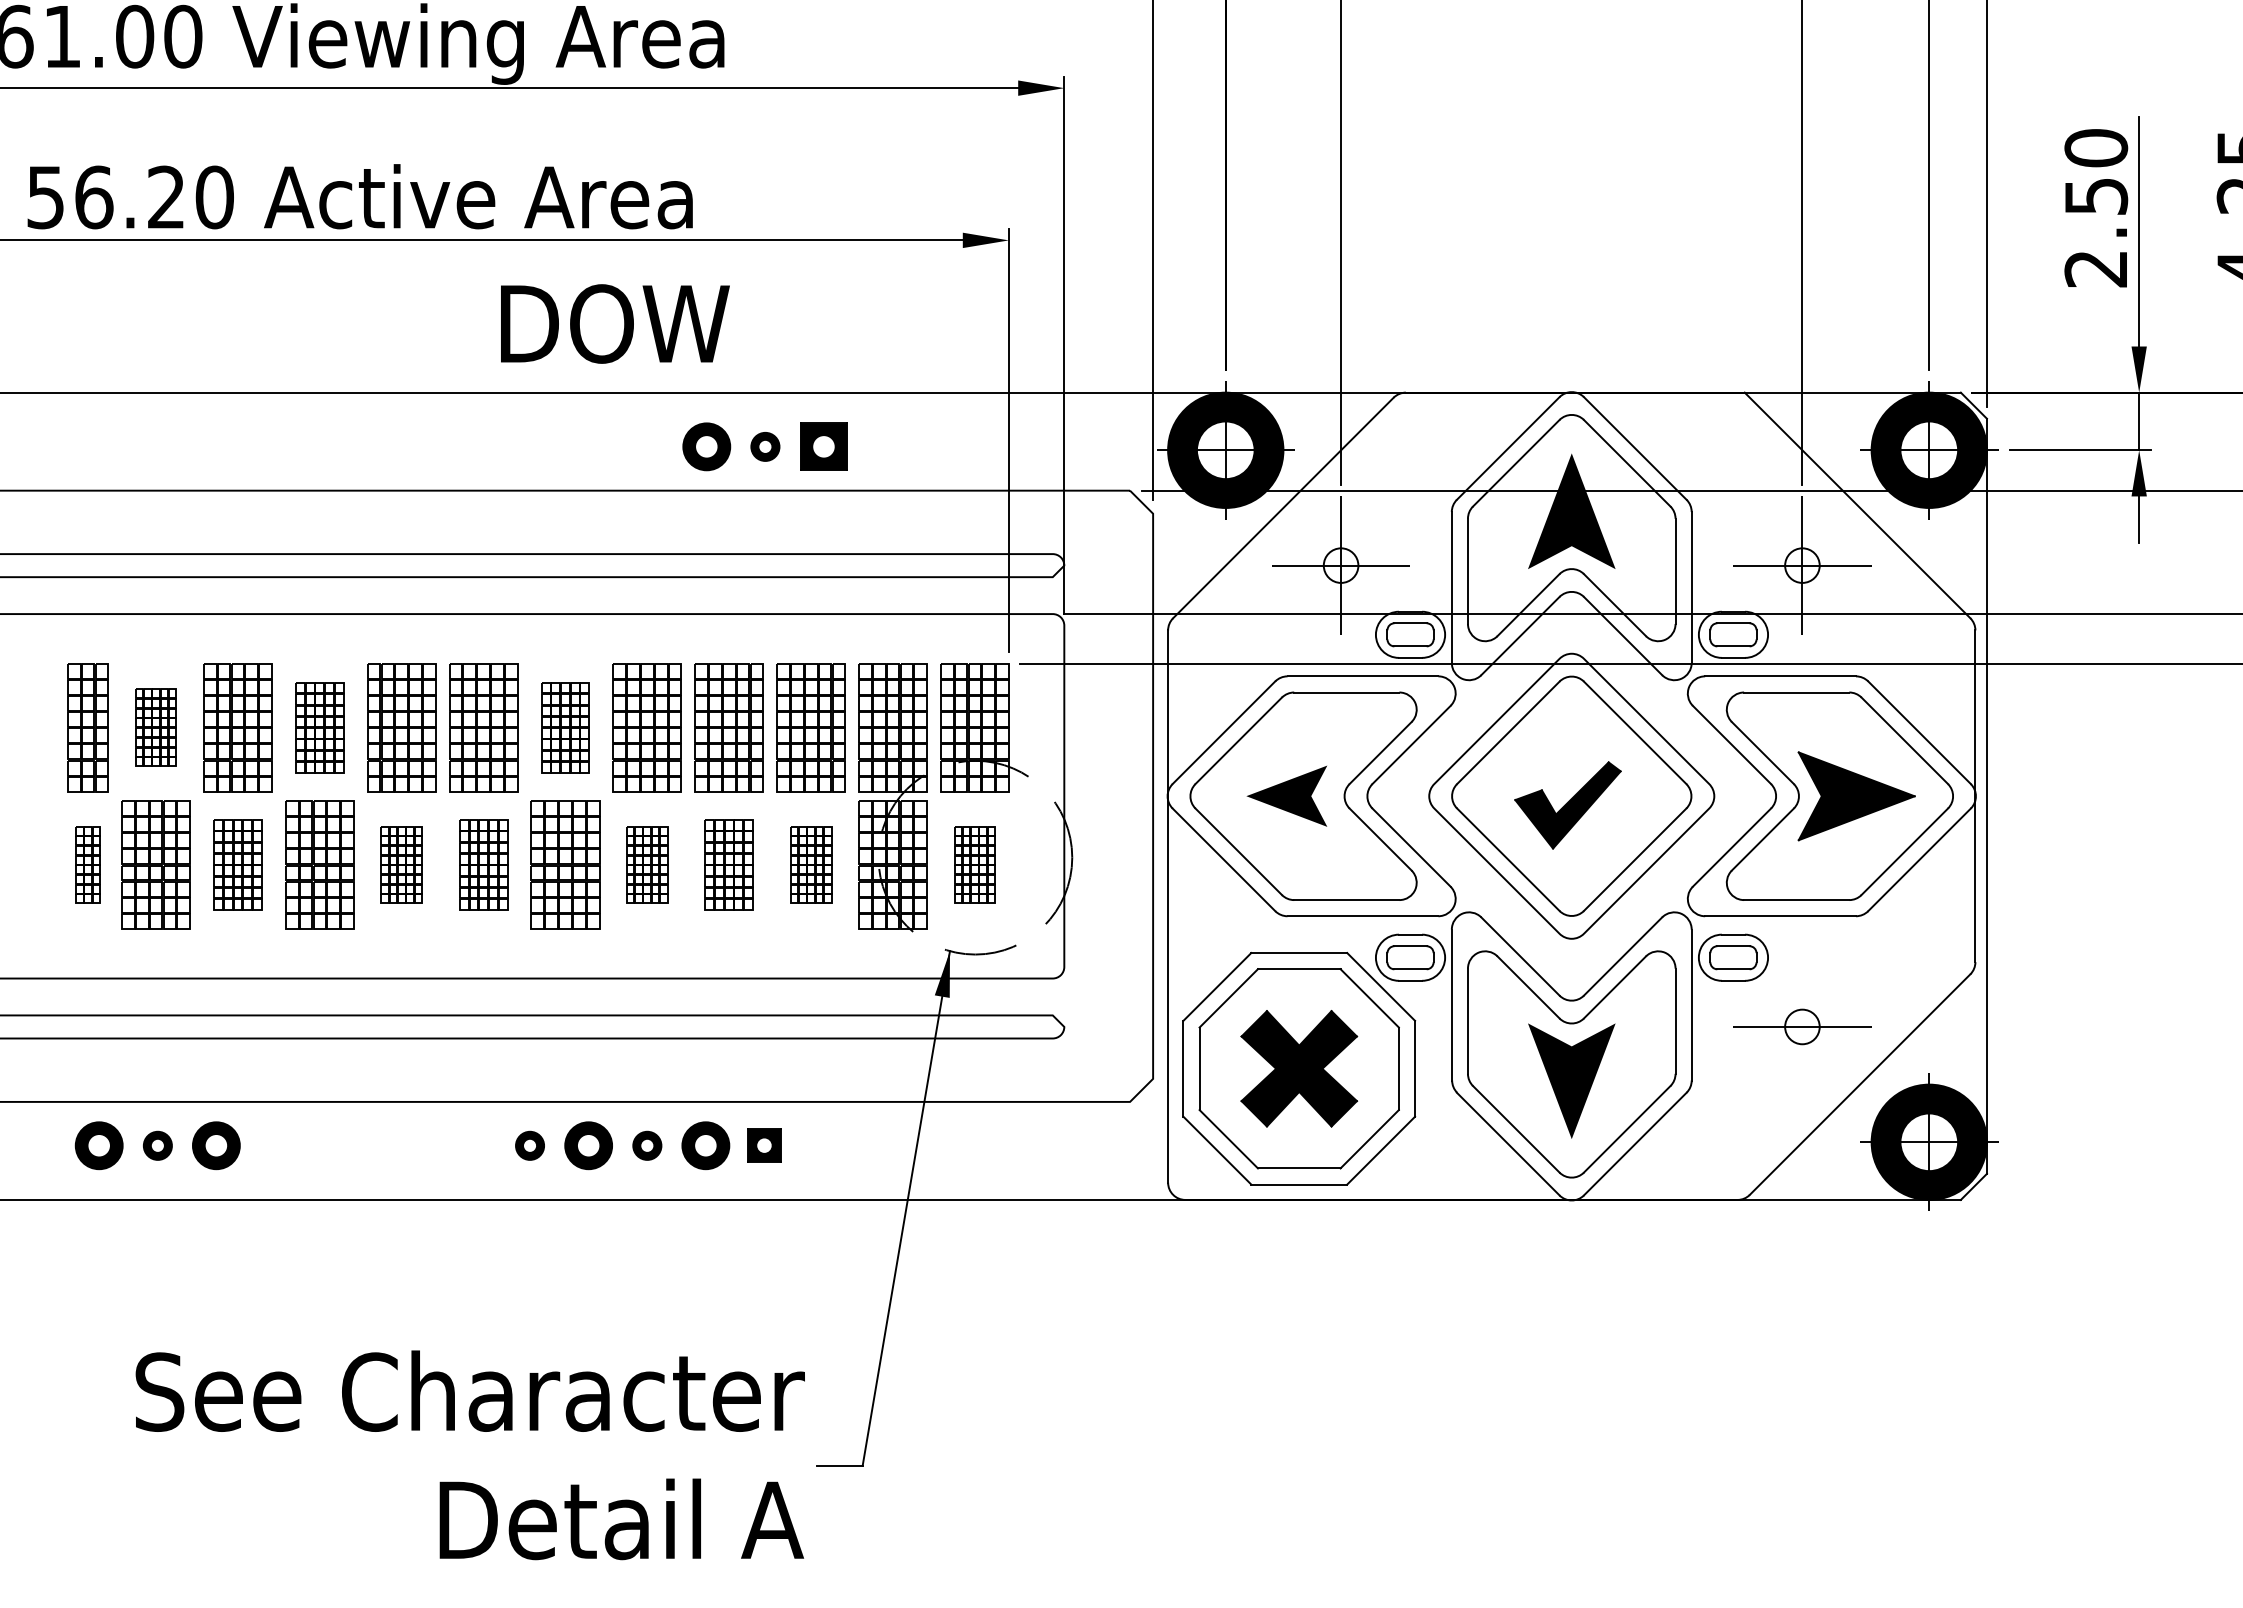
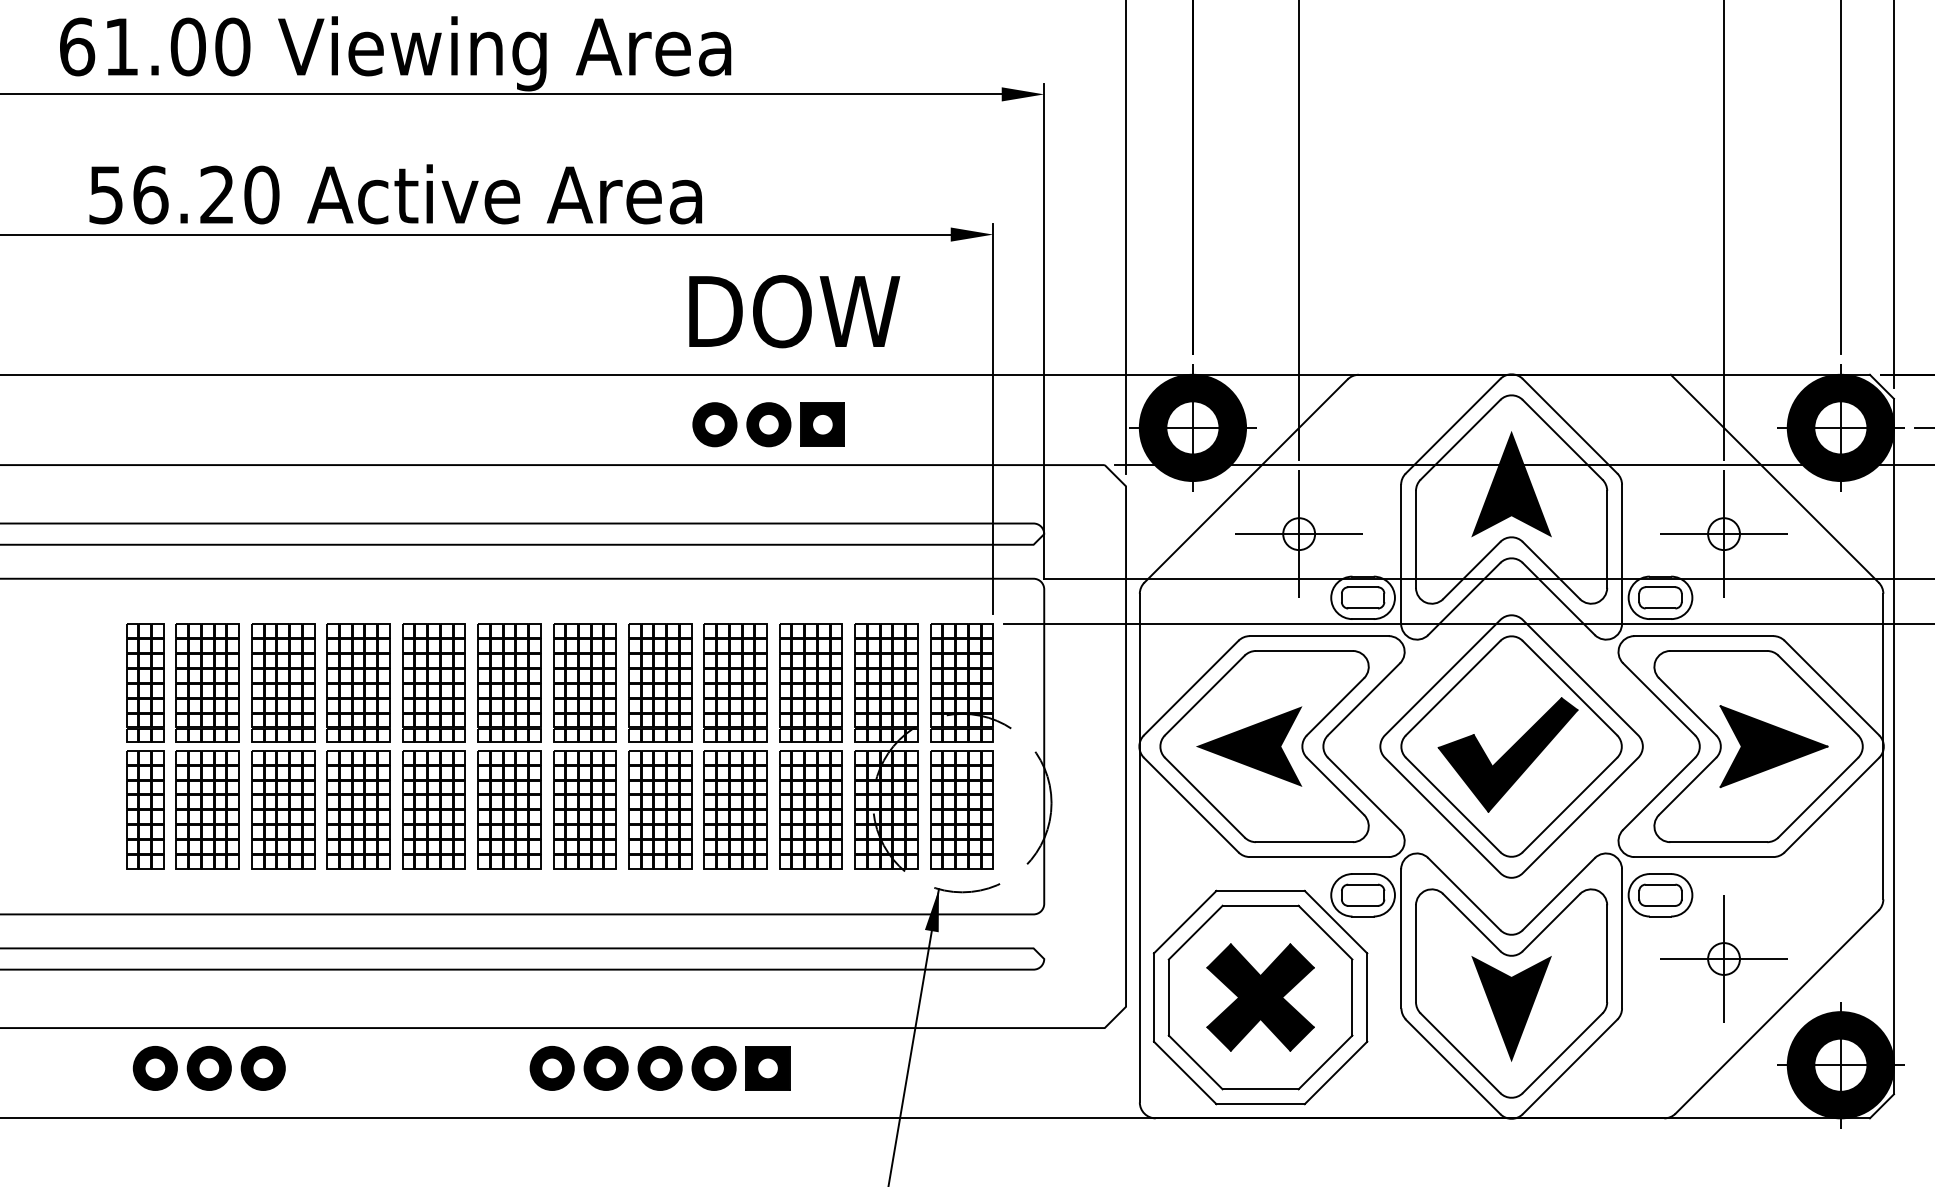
text: (615, 323) -> (794, 311), moved
part: (765, 446) -> (769, 424), size x1.67
part: (155, 727) -> (207, 683), size x1.67
part: (319, 727) -> (358, 683), size x1.43
part: (565, 727) -> (584, 683), size x1.43
part: (1286, 795) -> (1248, 745), size x1.43
part: (1567, 805) -> (1507, 755), size x1.43
part: (87, 864) -> (144, 809), size x1.67
part: (237, 864) -> (282, 809), size x1.43
part: (401, 864) -> (433, 809), size x1.67
part: (483, 864) -> (509, 809), size x1.43
part: (646, 864) -> (659, 809), size x1.67
part: (728, 864) -> (734, 809), size x1.43
part: (810, 864) -> (810, 809), size x1.67
part: (974, 864) -> (961, 809), size x1.67
line: (1802, 1026) -> (1724, 958), added
part: (157, 1145) -> (209, 1068), size x1.67
part: (529, 1145) -> (551, 1068), size x1.67
part: (647, 1145) -> (660, 1068), size x1.67
part: (764, 1145) -> (768, 1068), size x1.43

